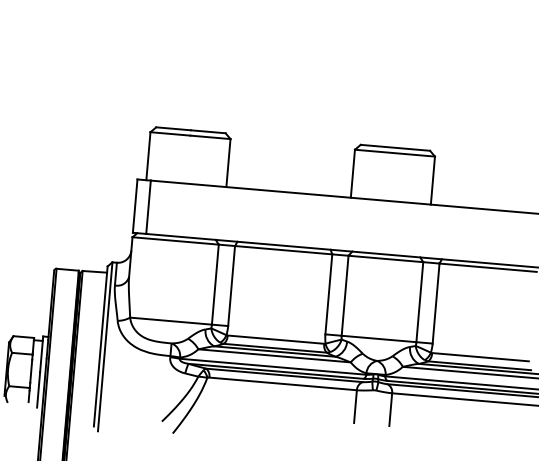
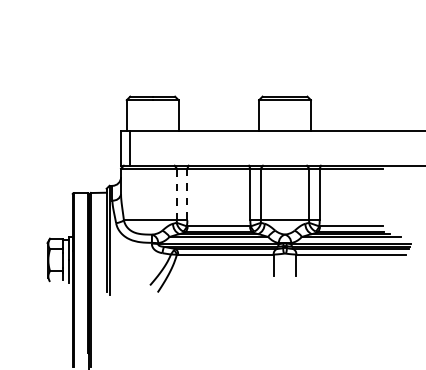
line: (214, 284) -> (176, 194), solid -> dashed
line: (231, 286) -> (187, 194), solid -> dashed

